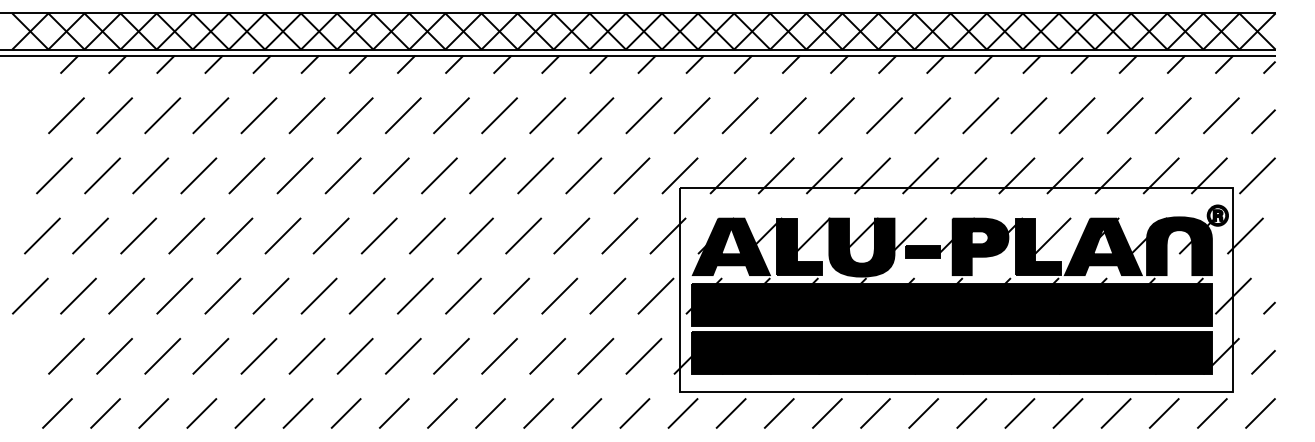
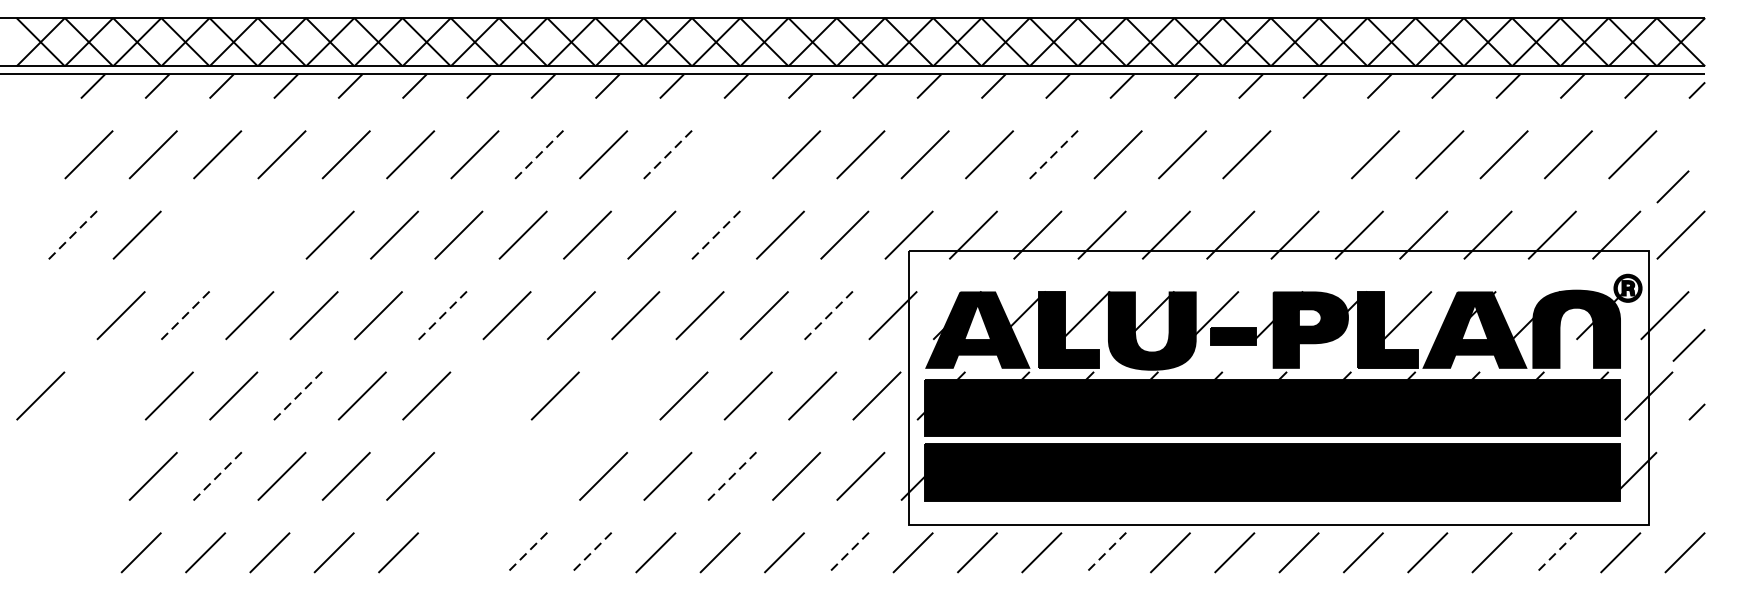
line: (403, 115) -> (539, 154), solid -> dashed
line: (499, 115) -> (667, 154), solid -> dashed
line: (547, 115) -> (731, 154), removed
line: (788, 115) -> (1054, 154), solid -> dashed
line: (980, 115) -> (1310, 154), removed
line: (1263, 121) -> (1672, 186), moved
line: (54, 175) -> (72, 234), solid -> dashed
line: (150, 175) -> (201, 234), removed
line: (198, 175) -> (265, 234), removed
line: (535, 175) -> (715, 234), solid -> dashed
line: (42, 235) -> (56, 314), removed
line: (138, 236) -> (185, 316), solid -> dashed
line: (331, 236) -> (443, 316), solid -> dashed
line: (619, 236) -> (828, 316), solid -> dashed
line: (78, 295) -> (105, 395), removed
line: (366, 295) -> (490, 395), removed
line: (463, 295) -> (619, 395), removed
line: (222, 296) -> (297, 396), solid -> dashed
line: (354, 355) -> (473, 475), removed
line: (402, 355) -> (538, 475), removed
line: (66, 356) -> (89, 476), removed
line: (162, 356) -> (217, 476), solid -> dashed
line: (547, 356) -> (731, 476), solid -> dashed
line: (1263, 362) -> (1689, 345), moved
line: (57, 413) -> (76, 552), removed
line: (345, 413) -> (461, 552), removed
line: (393, 413) -> (526, 552), solid -> dashed
line: (442, 413) -> (591, 552), solid -> dashed
line: (634, 413) -> (848, 552), solid -> dashed
line: (827, 413) -> (1106, 552), solid -> dashed
line: (1163, 413) -> (1555, 552), solid -> dashed

